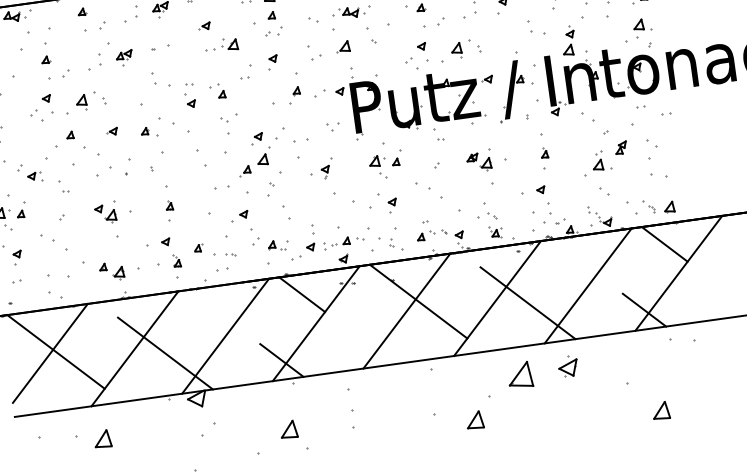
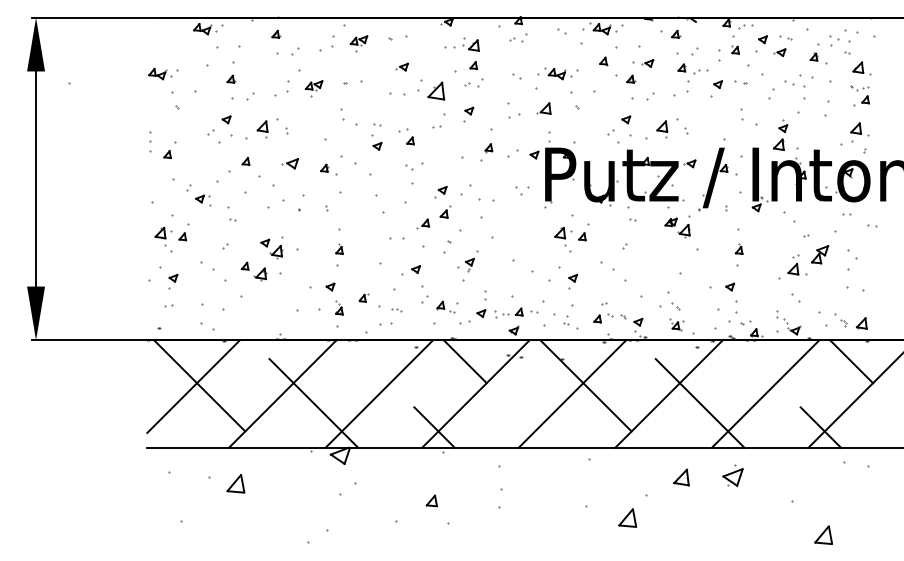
part: (220, 45) -> (416, 89), size x1.6
part: (111, 131) -> (289, 163), size x1.4
part: (620, 147) -> (819, 254), size x1.4
part: (264, 156) -> (445, 211), size x0.7
part: (478, 160) -> (677, 226), moved
part: (326, 168) -> (471, 261), moved
part: (111, 271) -> (253, 271), moved
part: (520, 375) -> (681, 477), size x0.6
part: (288, 429) -> (431, 500), size x0.6

